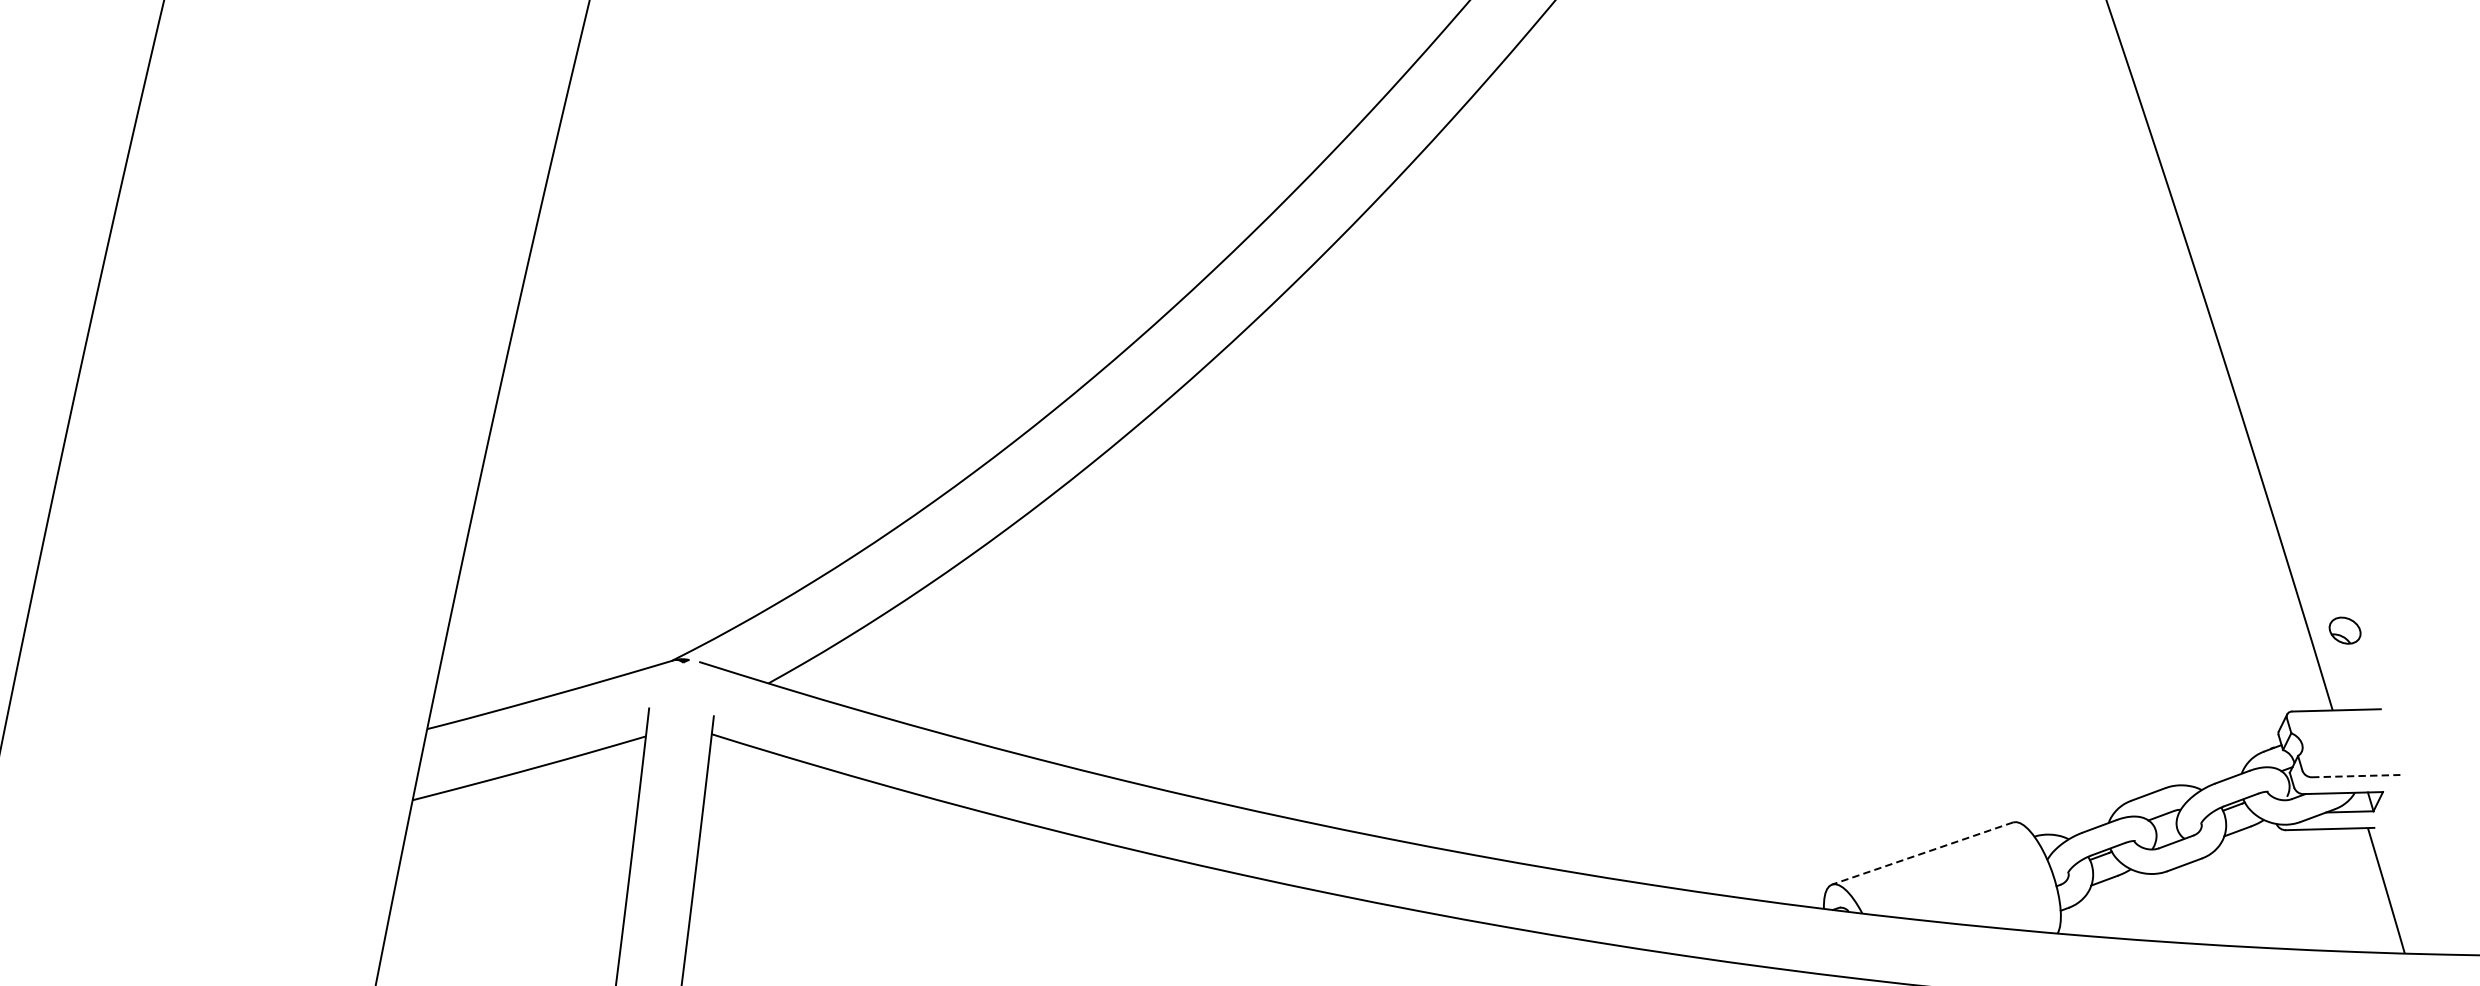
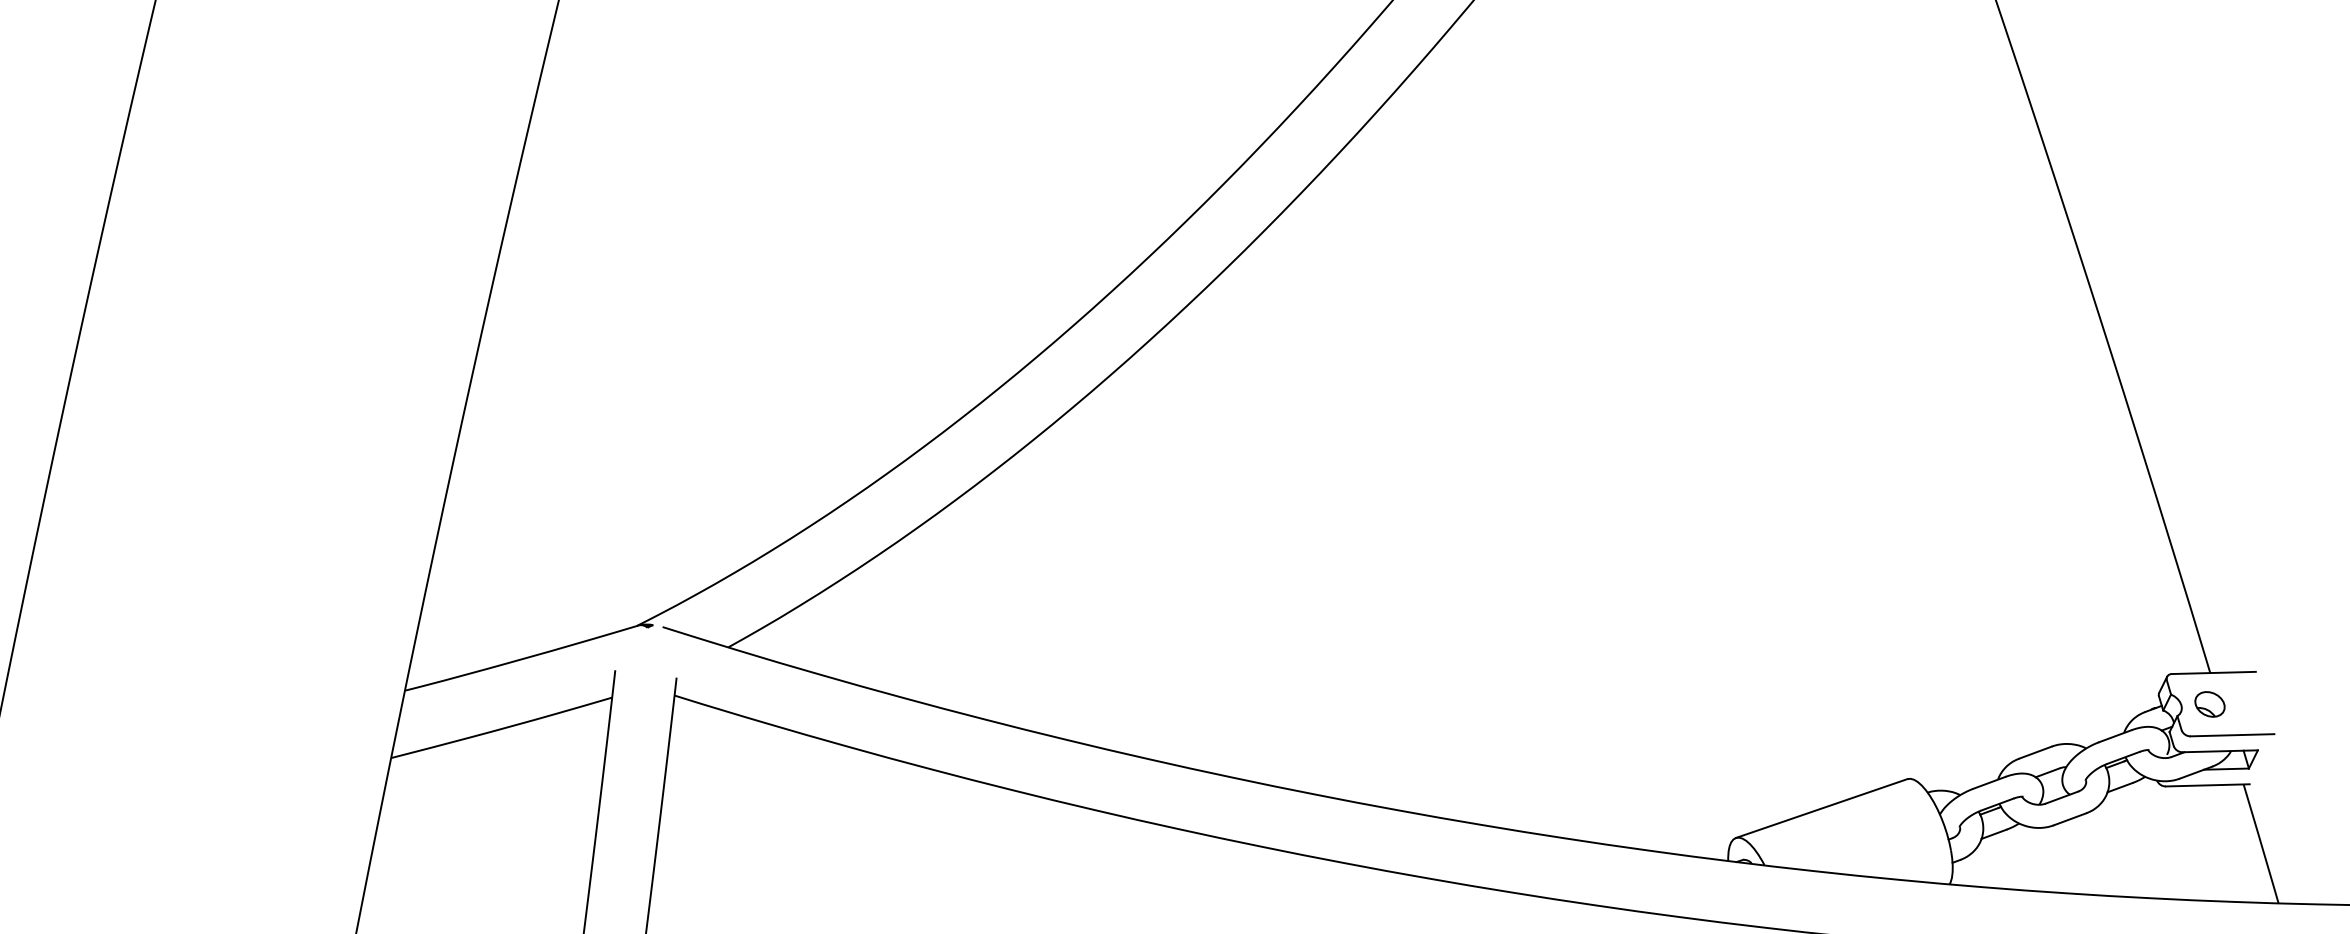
part: (2344, 630) -> (2209, 704), moved
line: (2356, 776) -> (2232, 735), dashed -> solid
line: (1922, 853) -> (1821, 808), dashed -> solid

